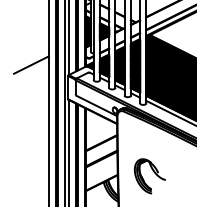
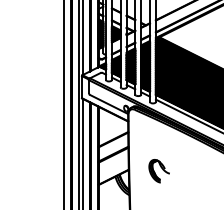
line: (30, 64) -> (46, 65), removed
part: (150, 176) -> (159, 171), size x0.7

